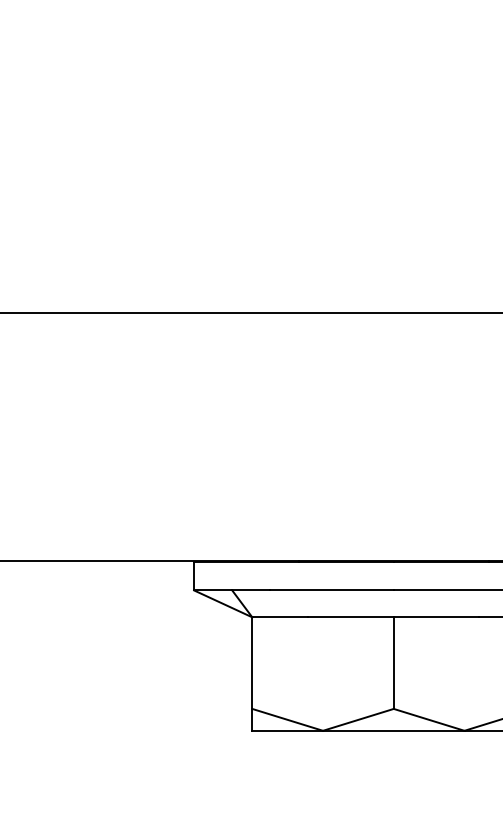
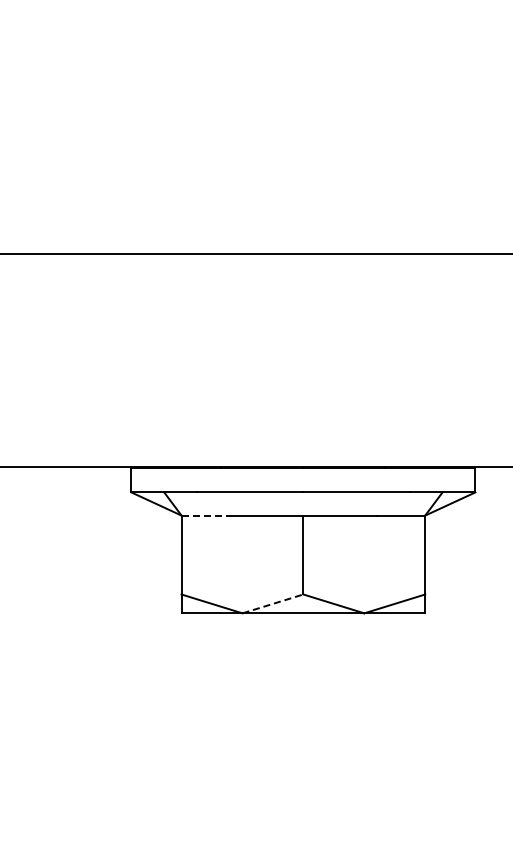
line: (281, 617) -> (206, 515), solid -> dashed
line: (357, 719) -> (272, 603), solid -> dashed

